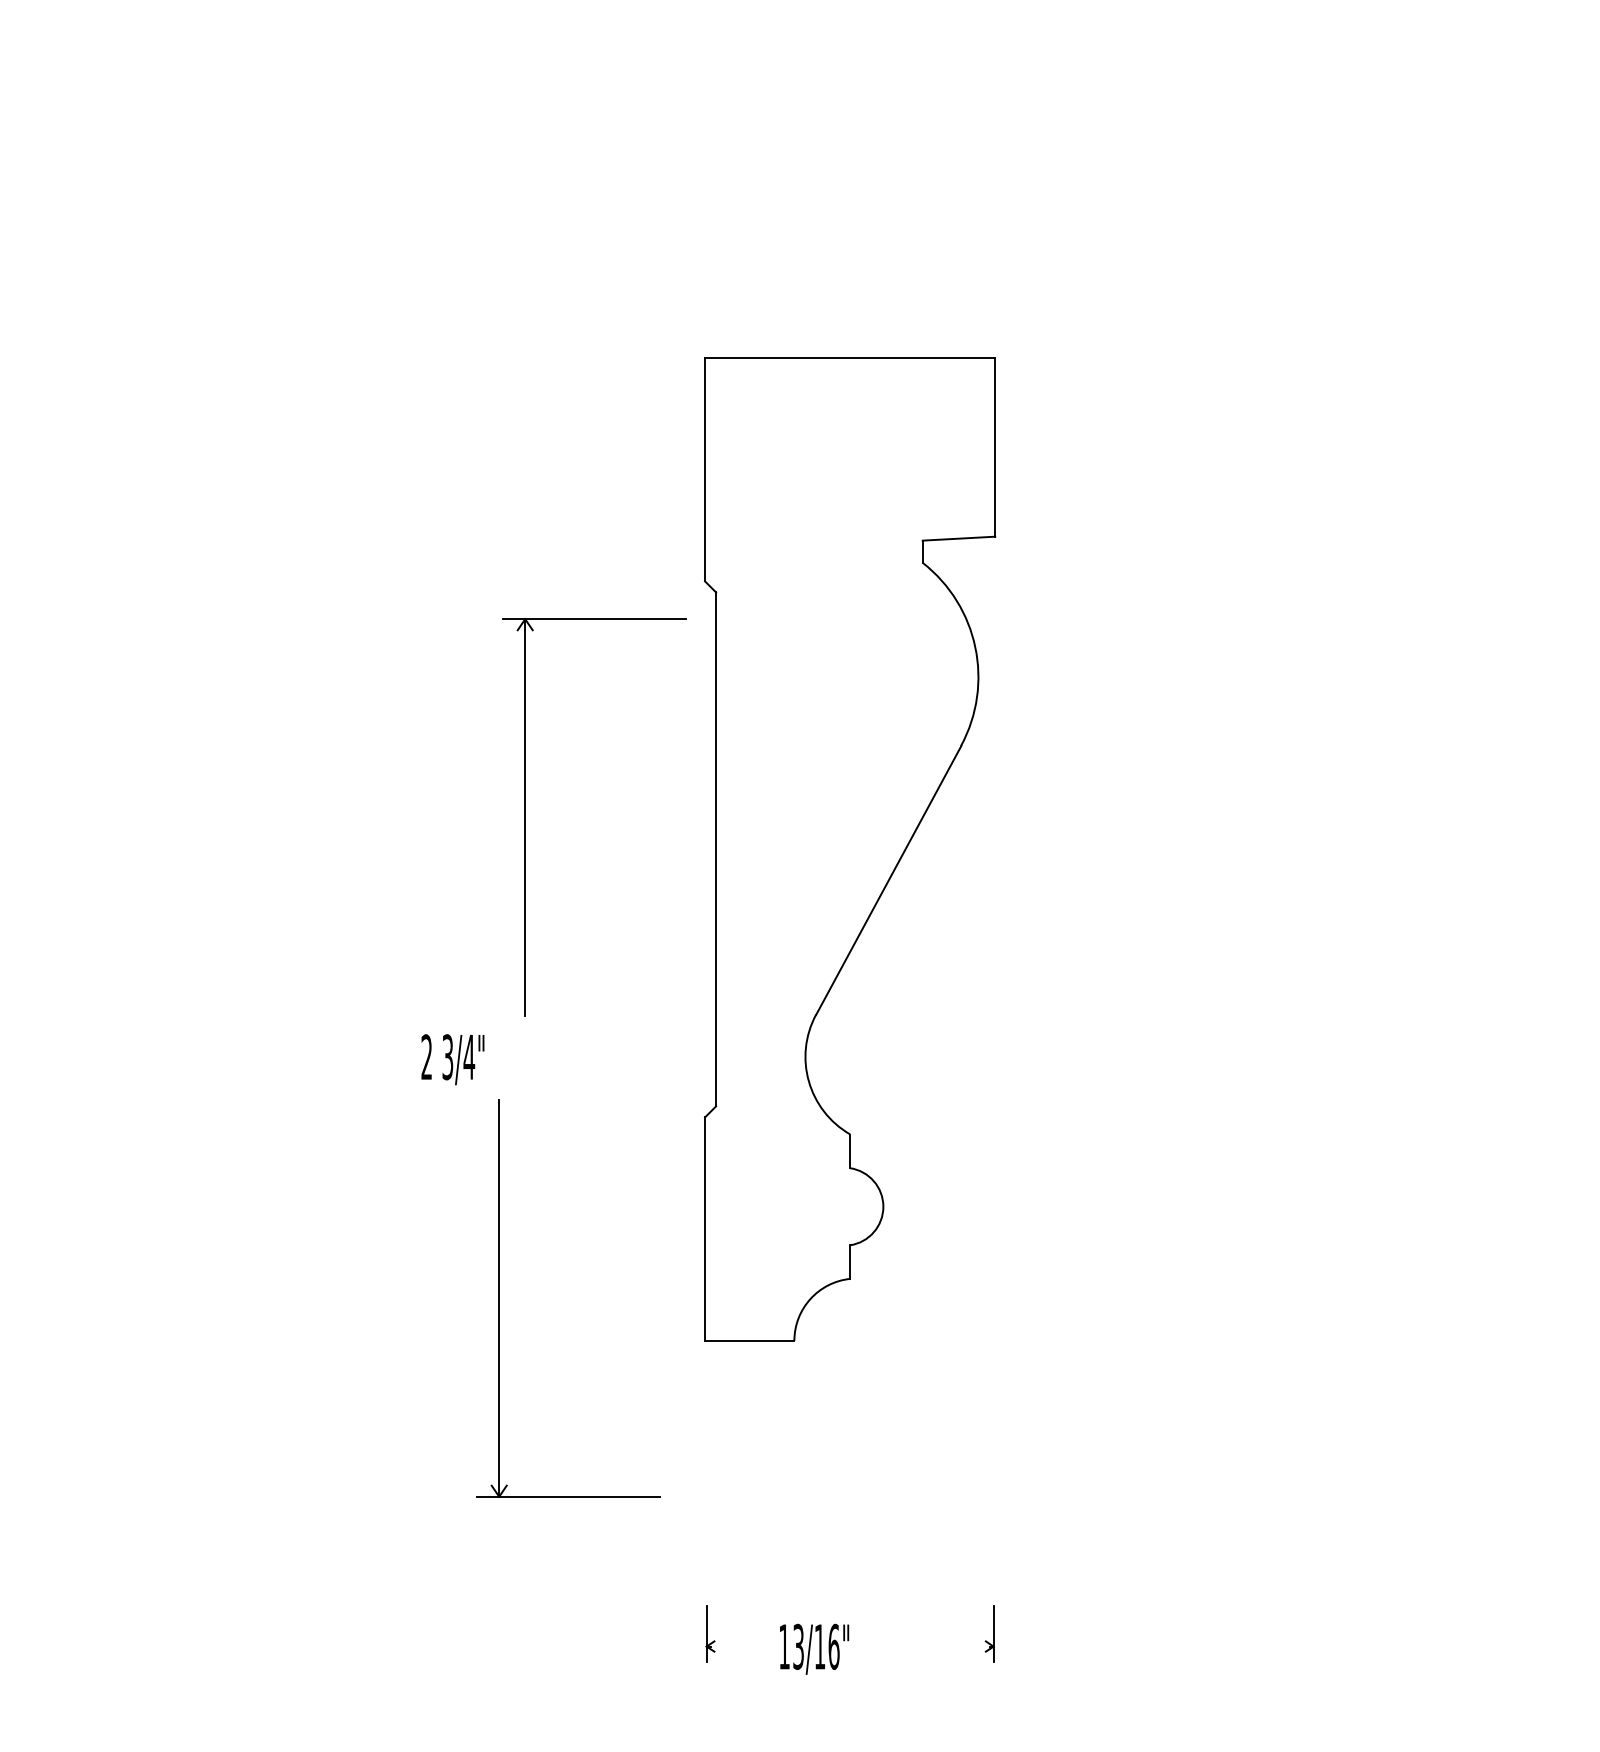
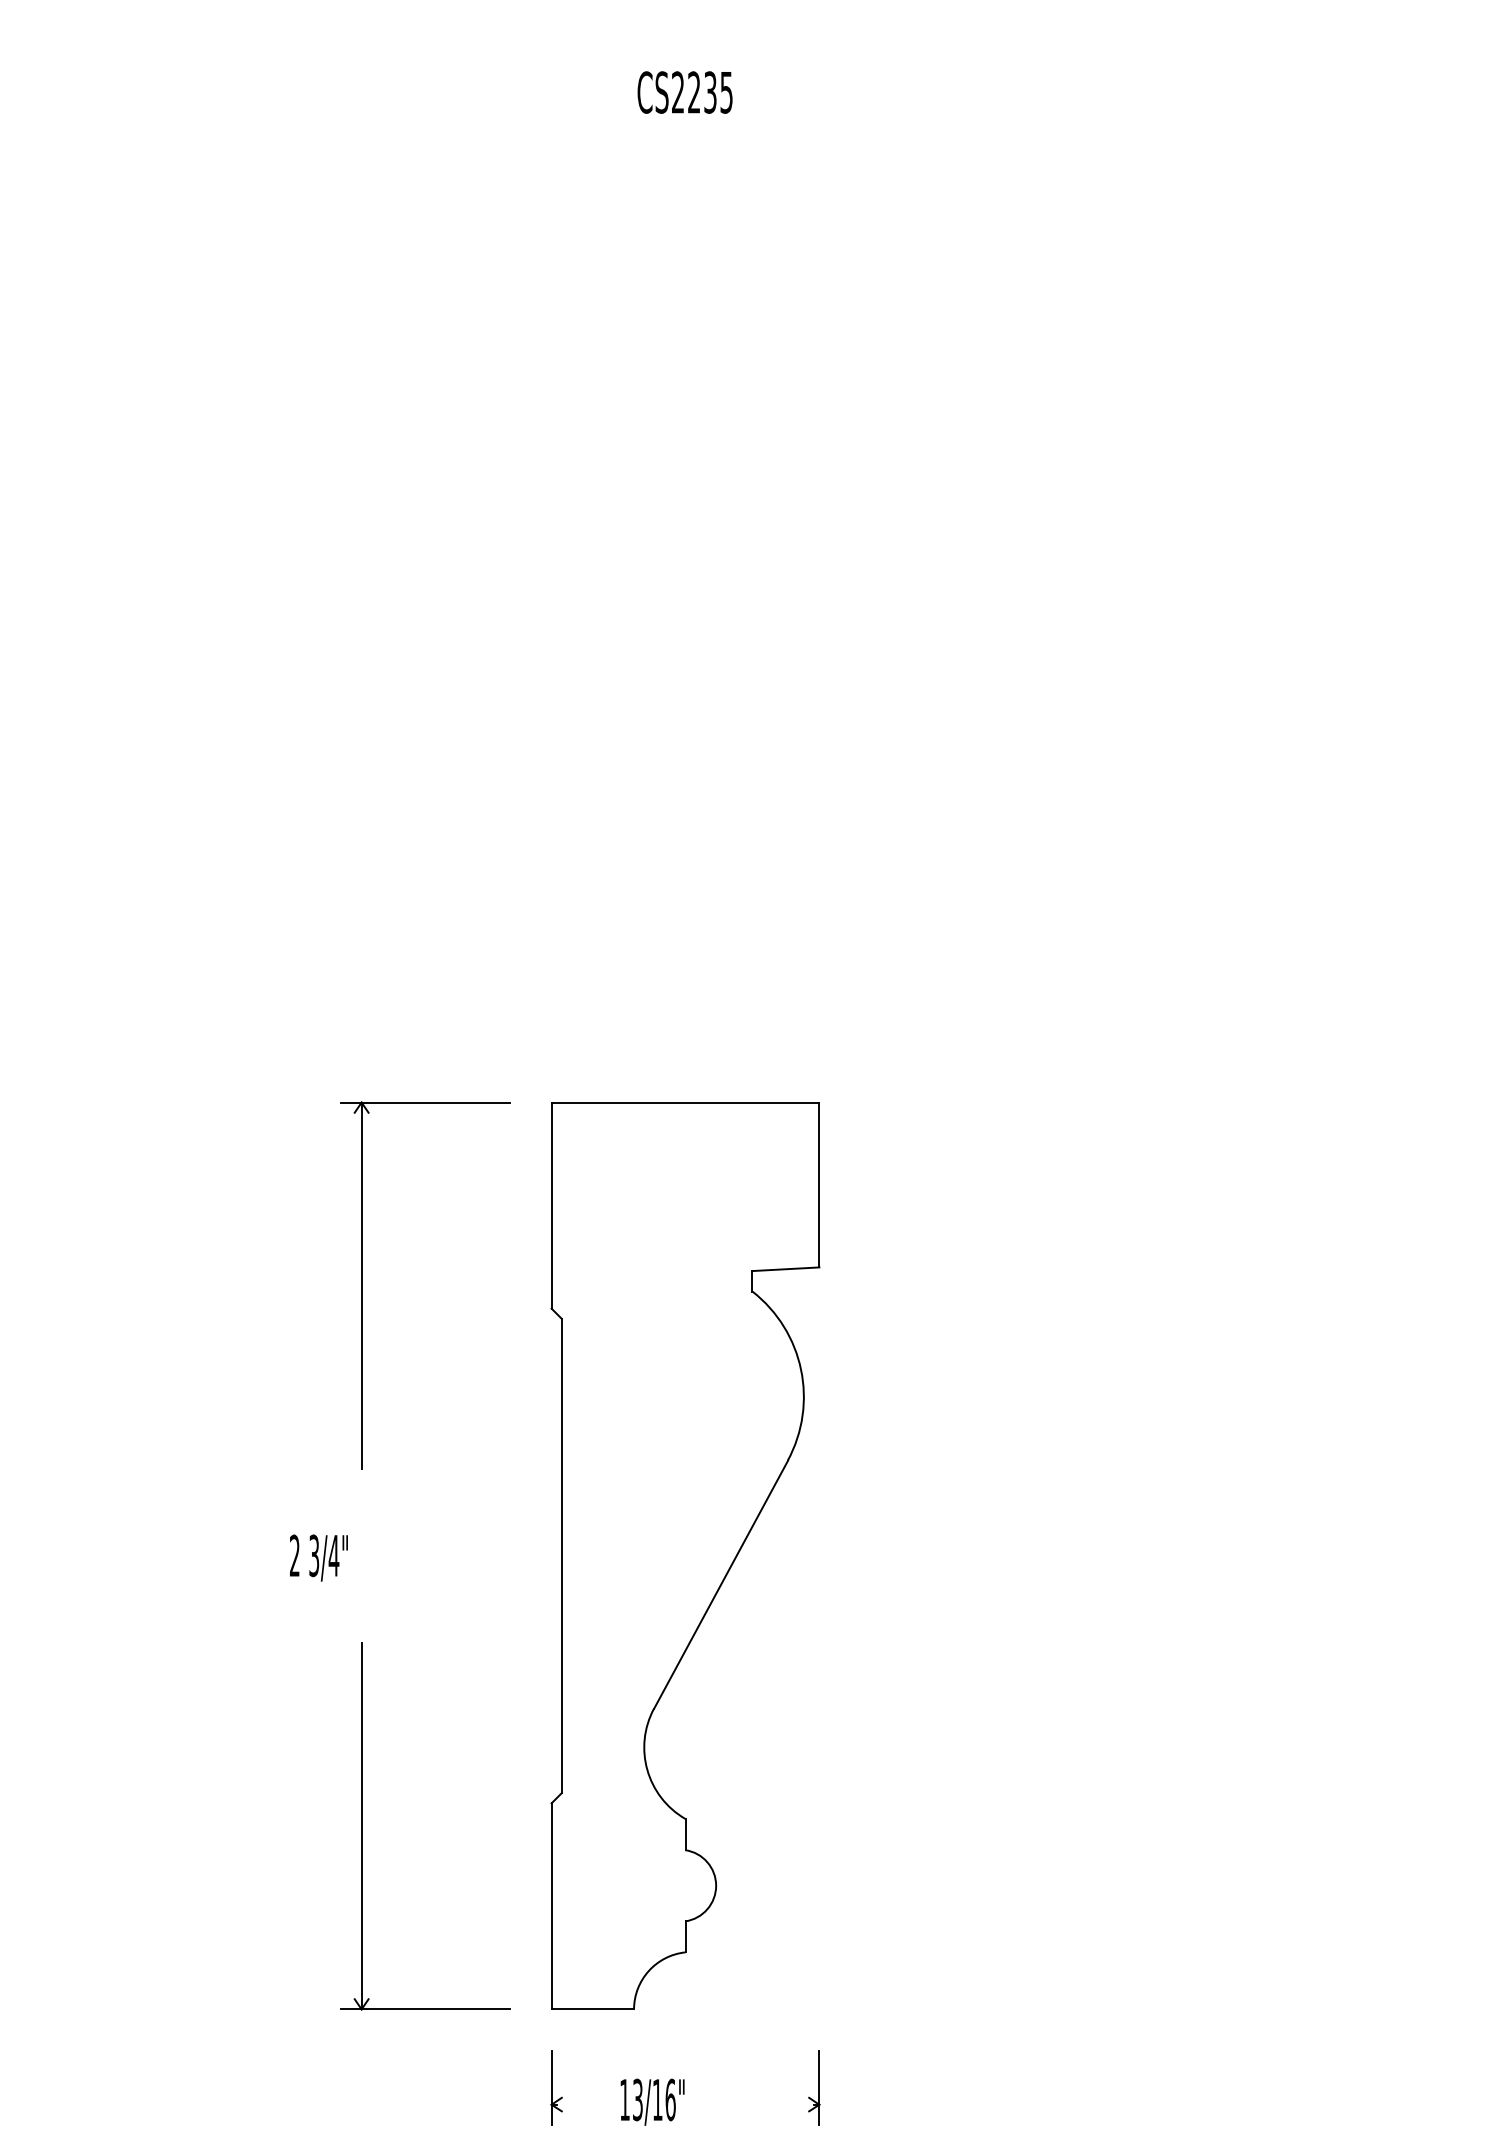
part: (526, 817) -> (362, 1285), moved
part: (850, 848) -> (685, 1555), moved
part: (500, 1298) -> (362, 1826), moved
part: (710, 1633) -> (556, 2087), size x1.43
part: (989, 1633) -> (814, 2087), size x1.43

